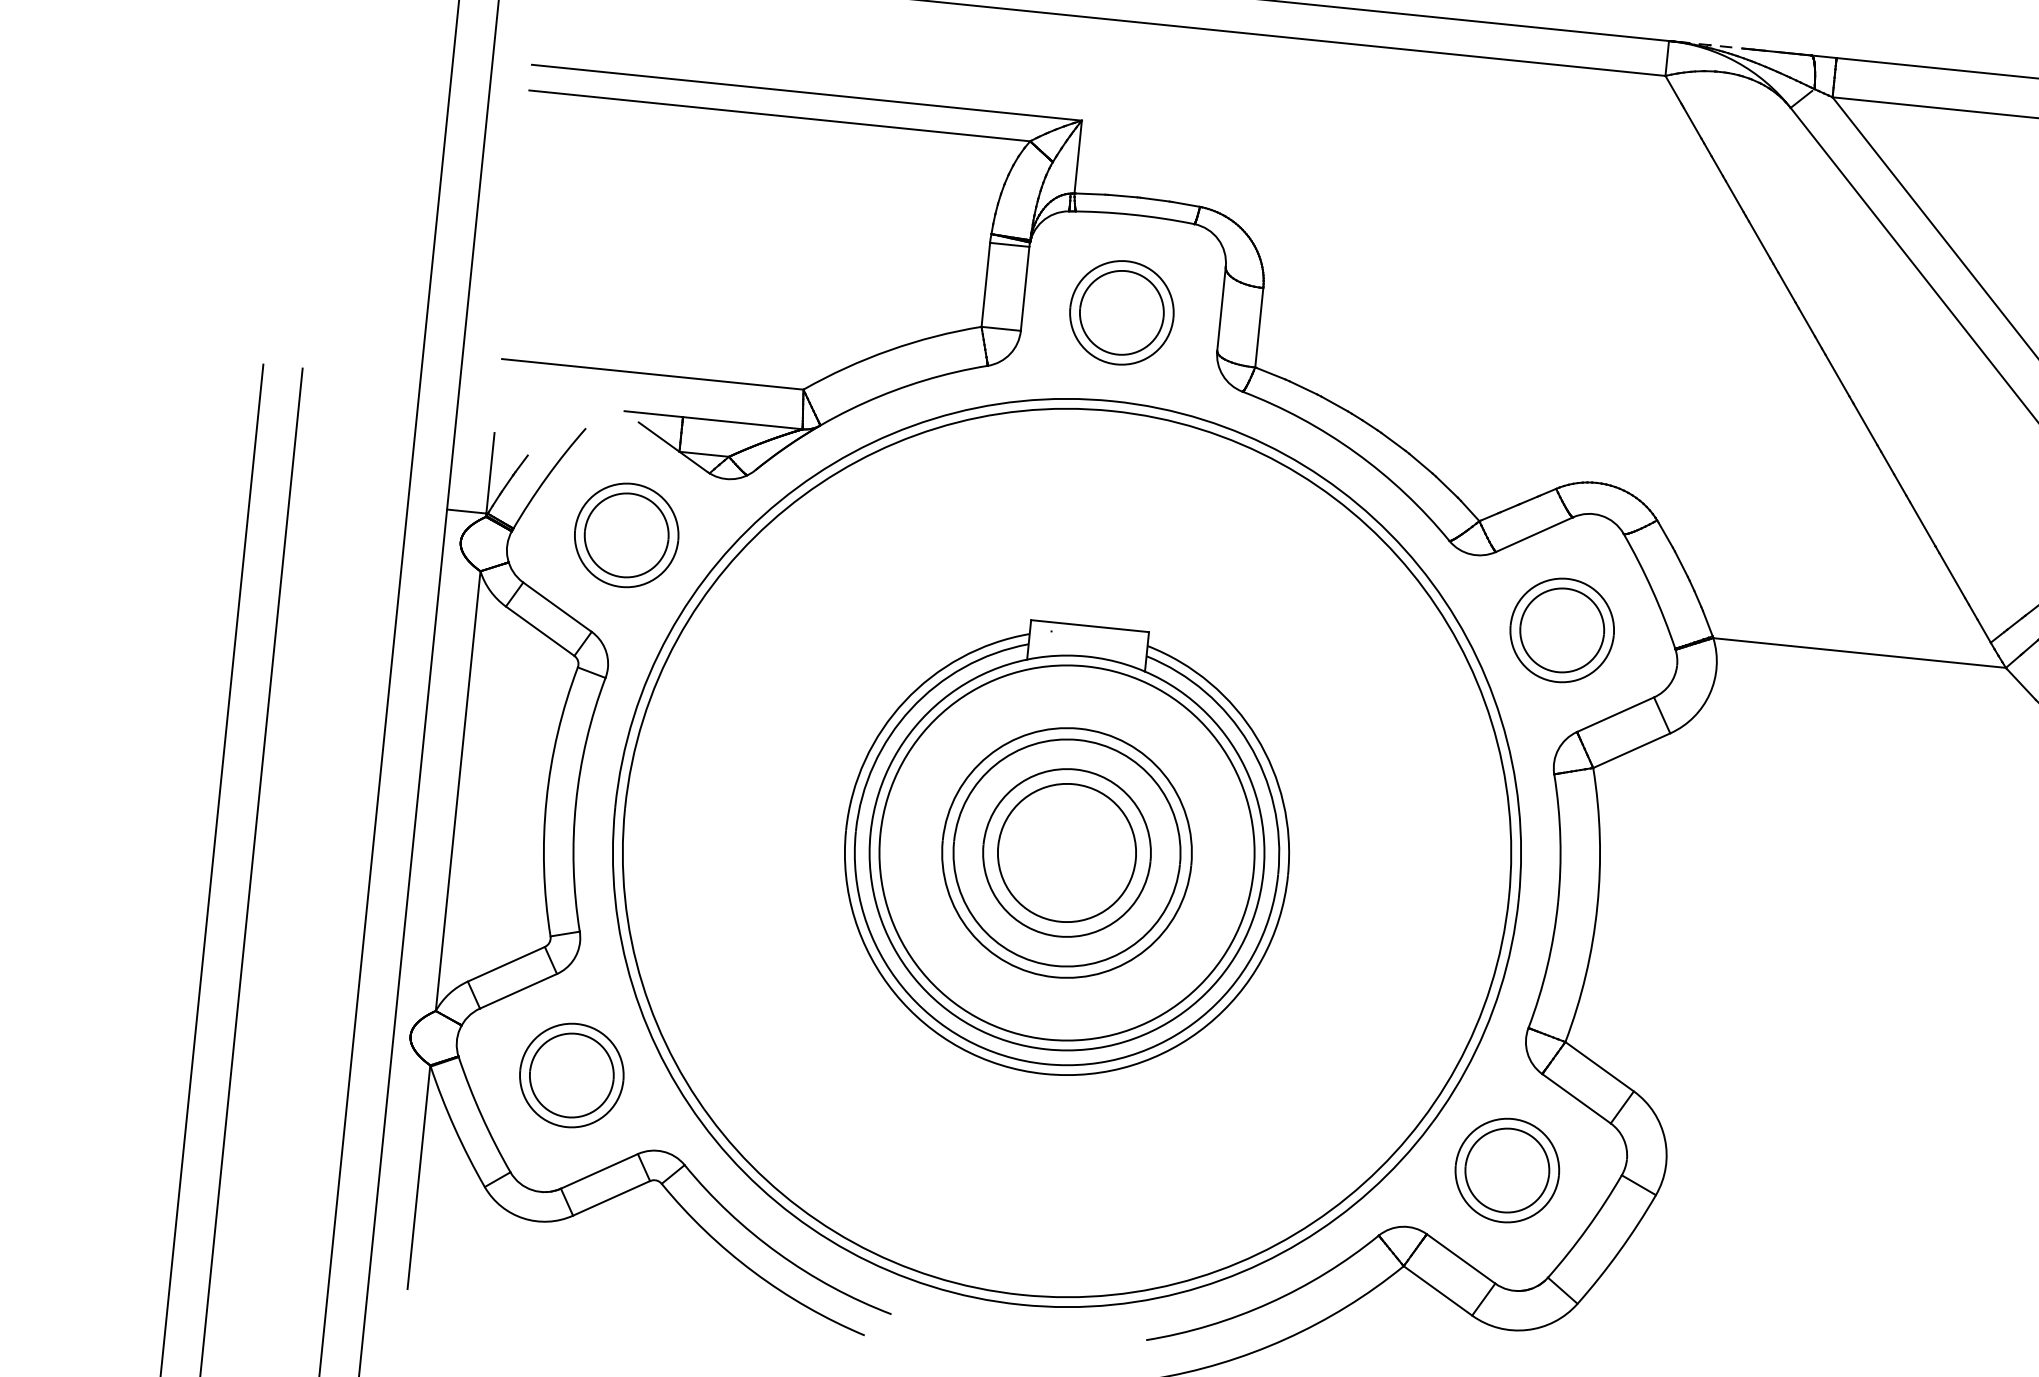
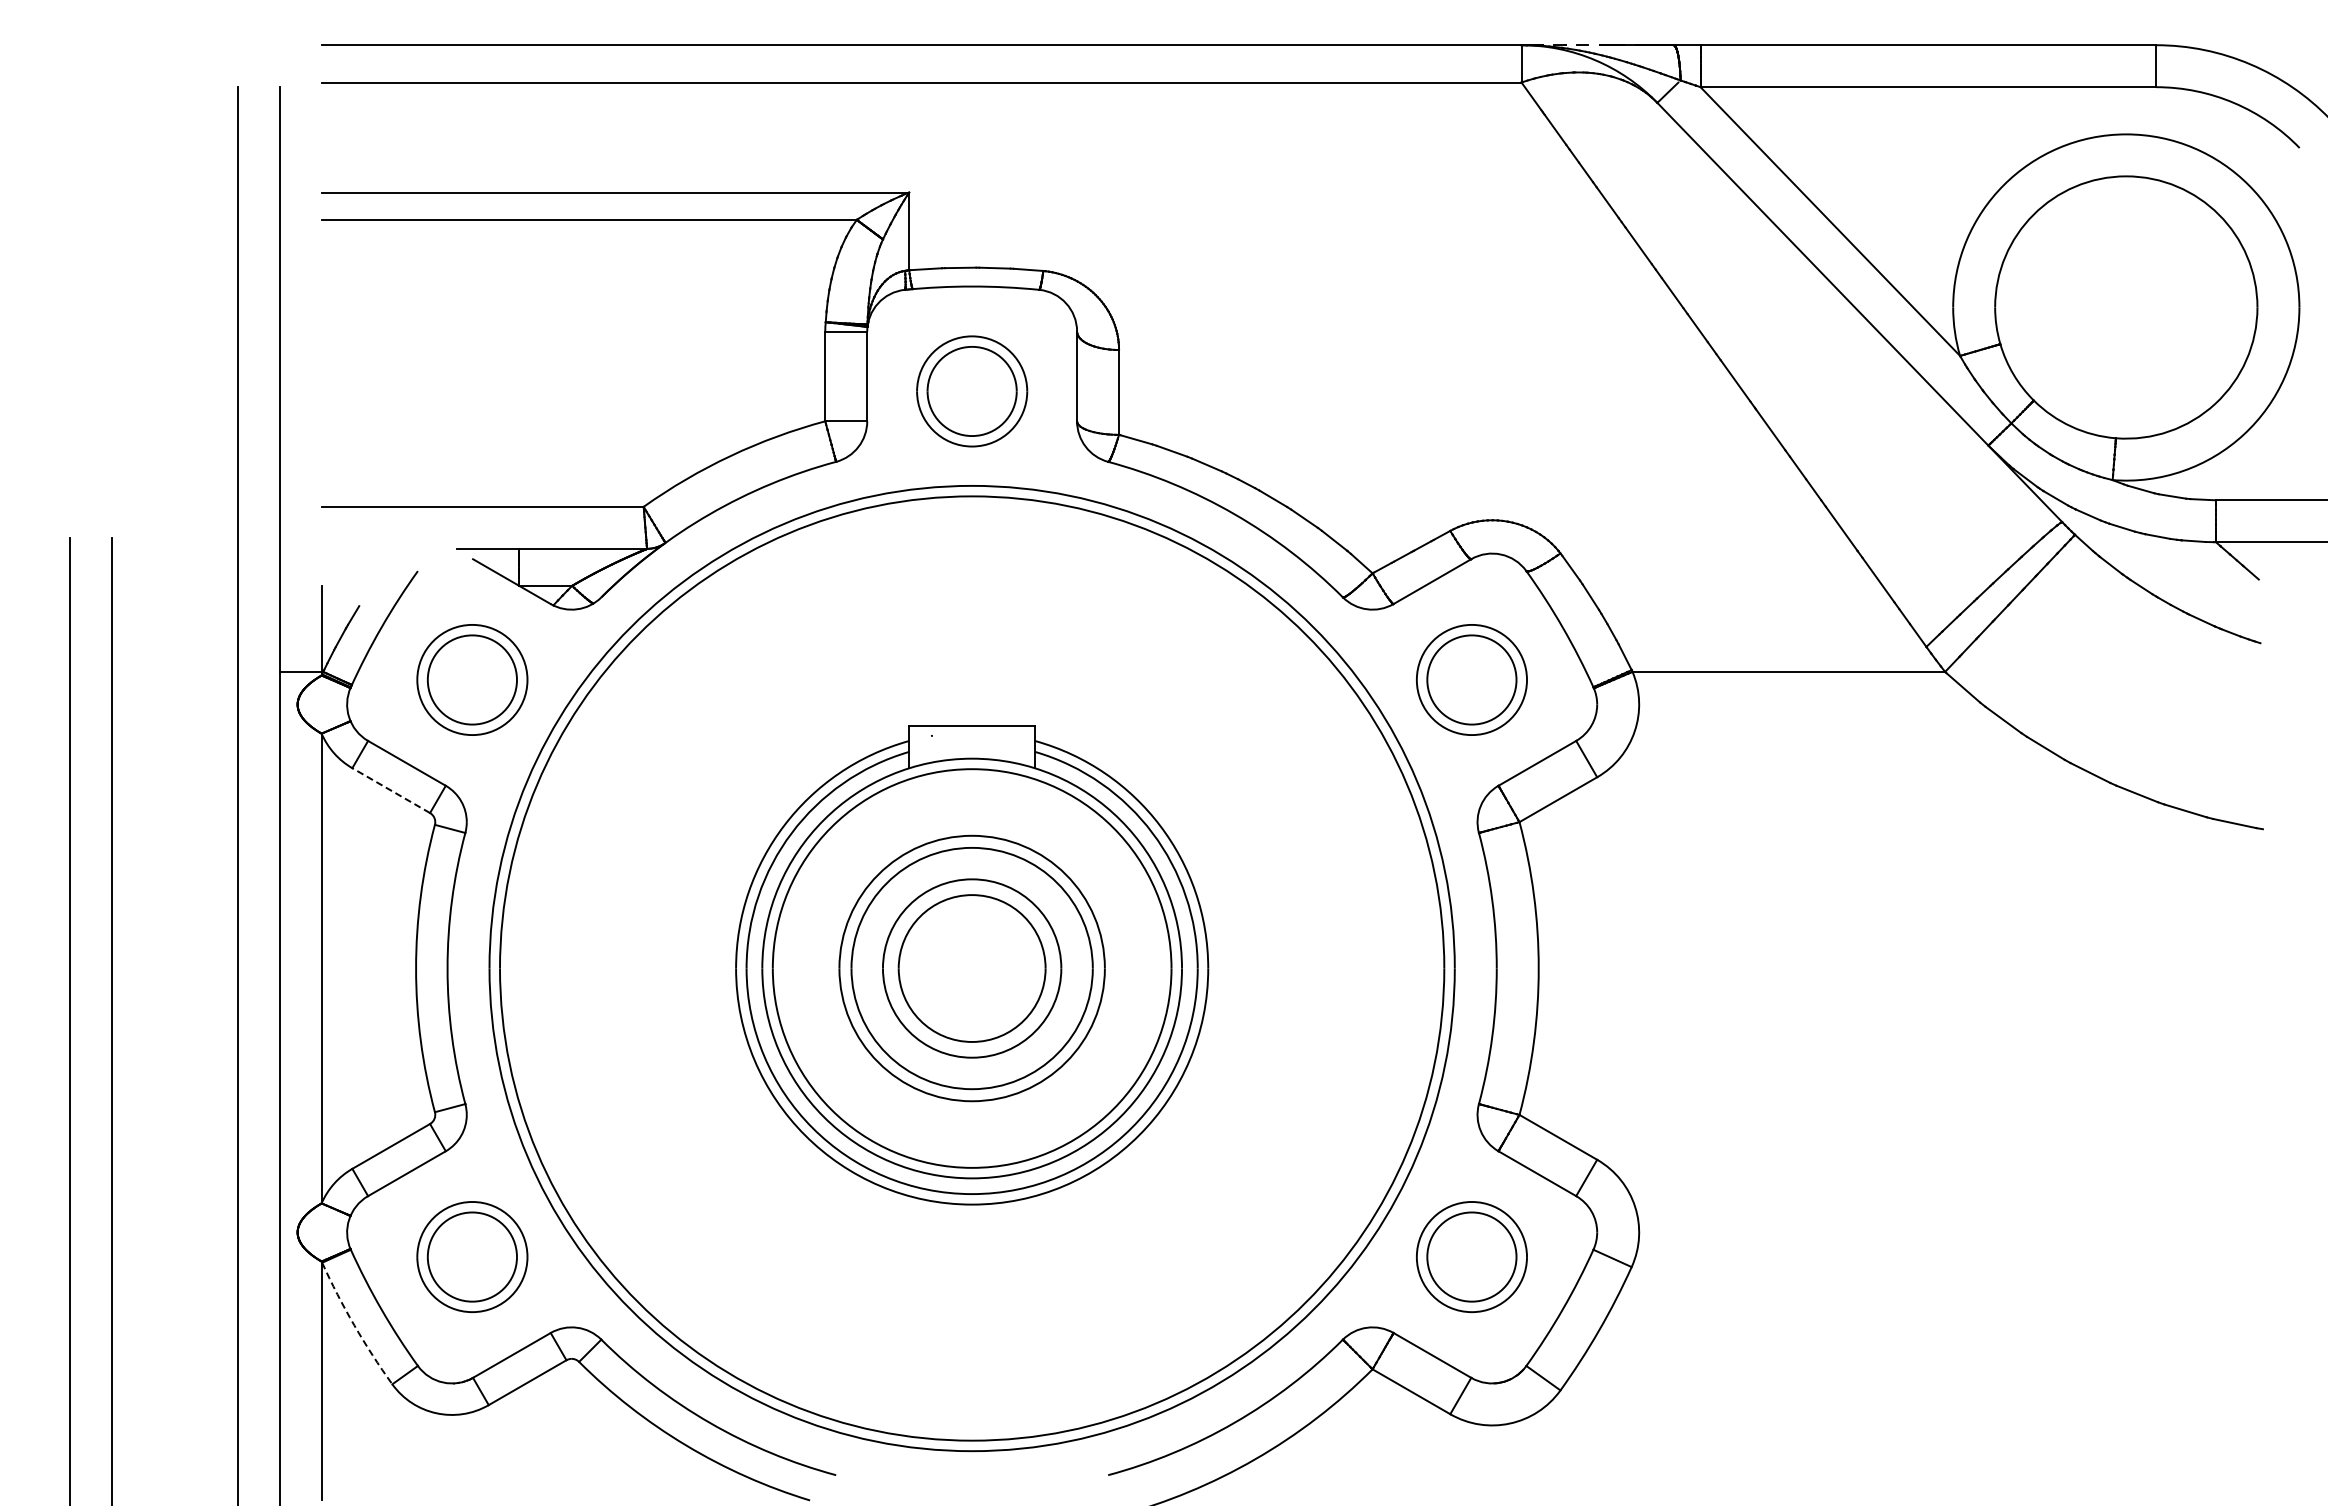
line: (540, 631) -> (391, 790), solid -> dashed
arc: (454, 1128) -> (354, 1325), solid -> dashed

